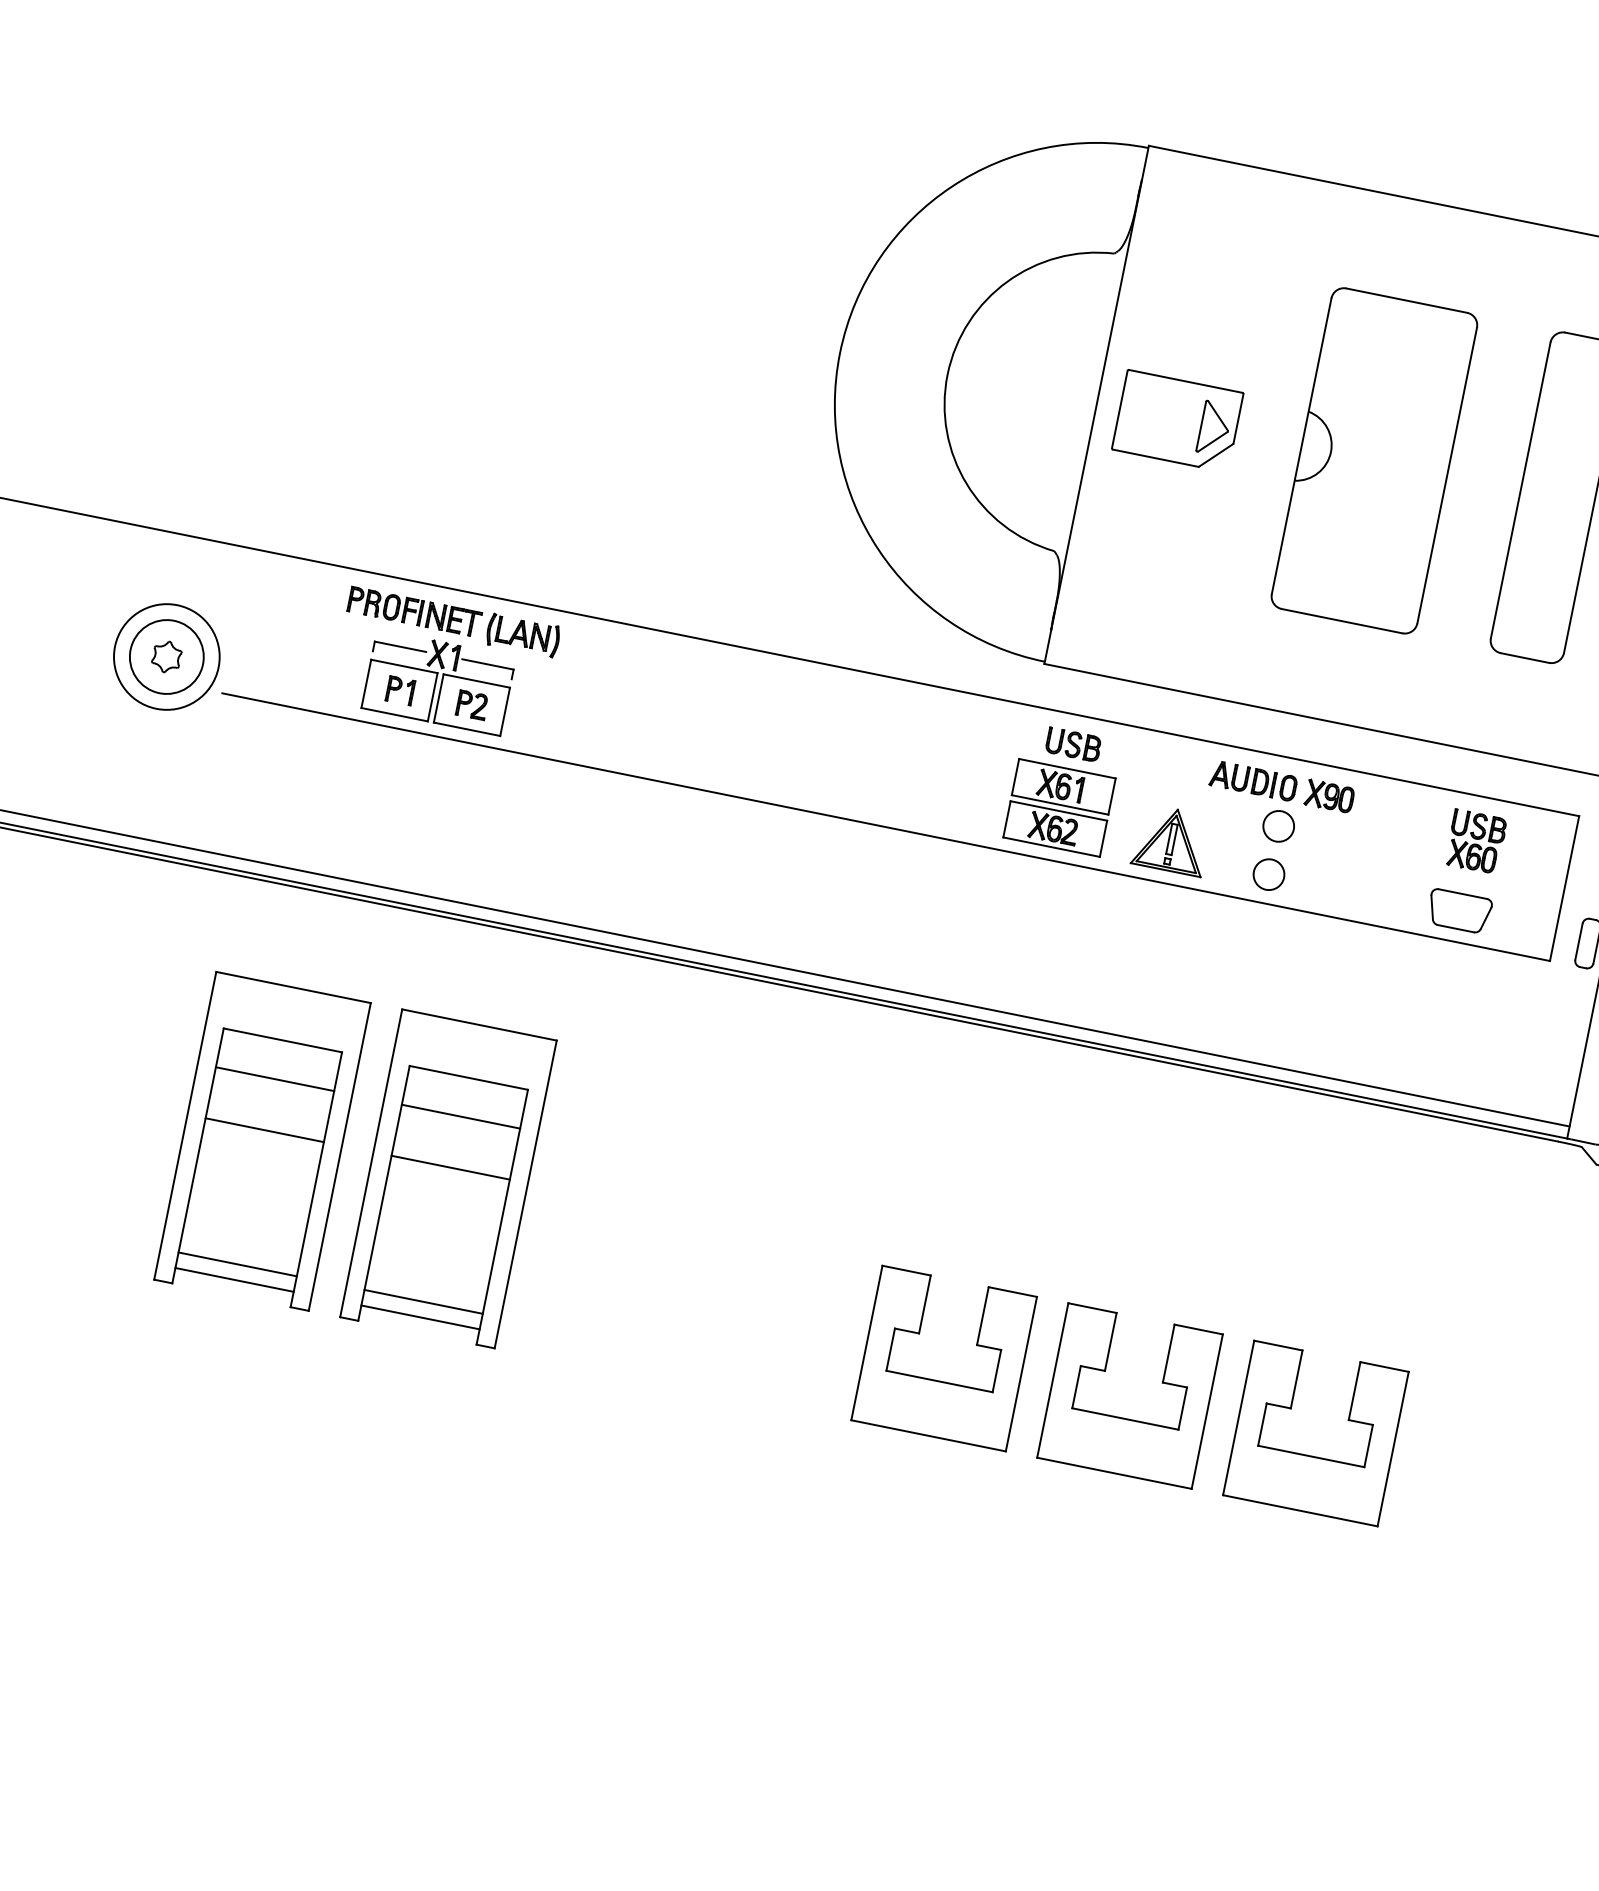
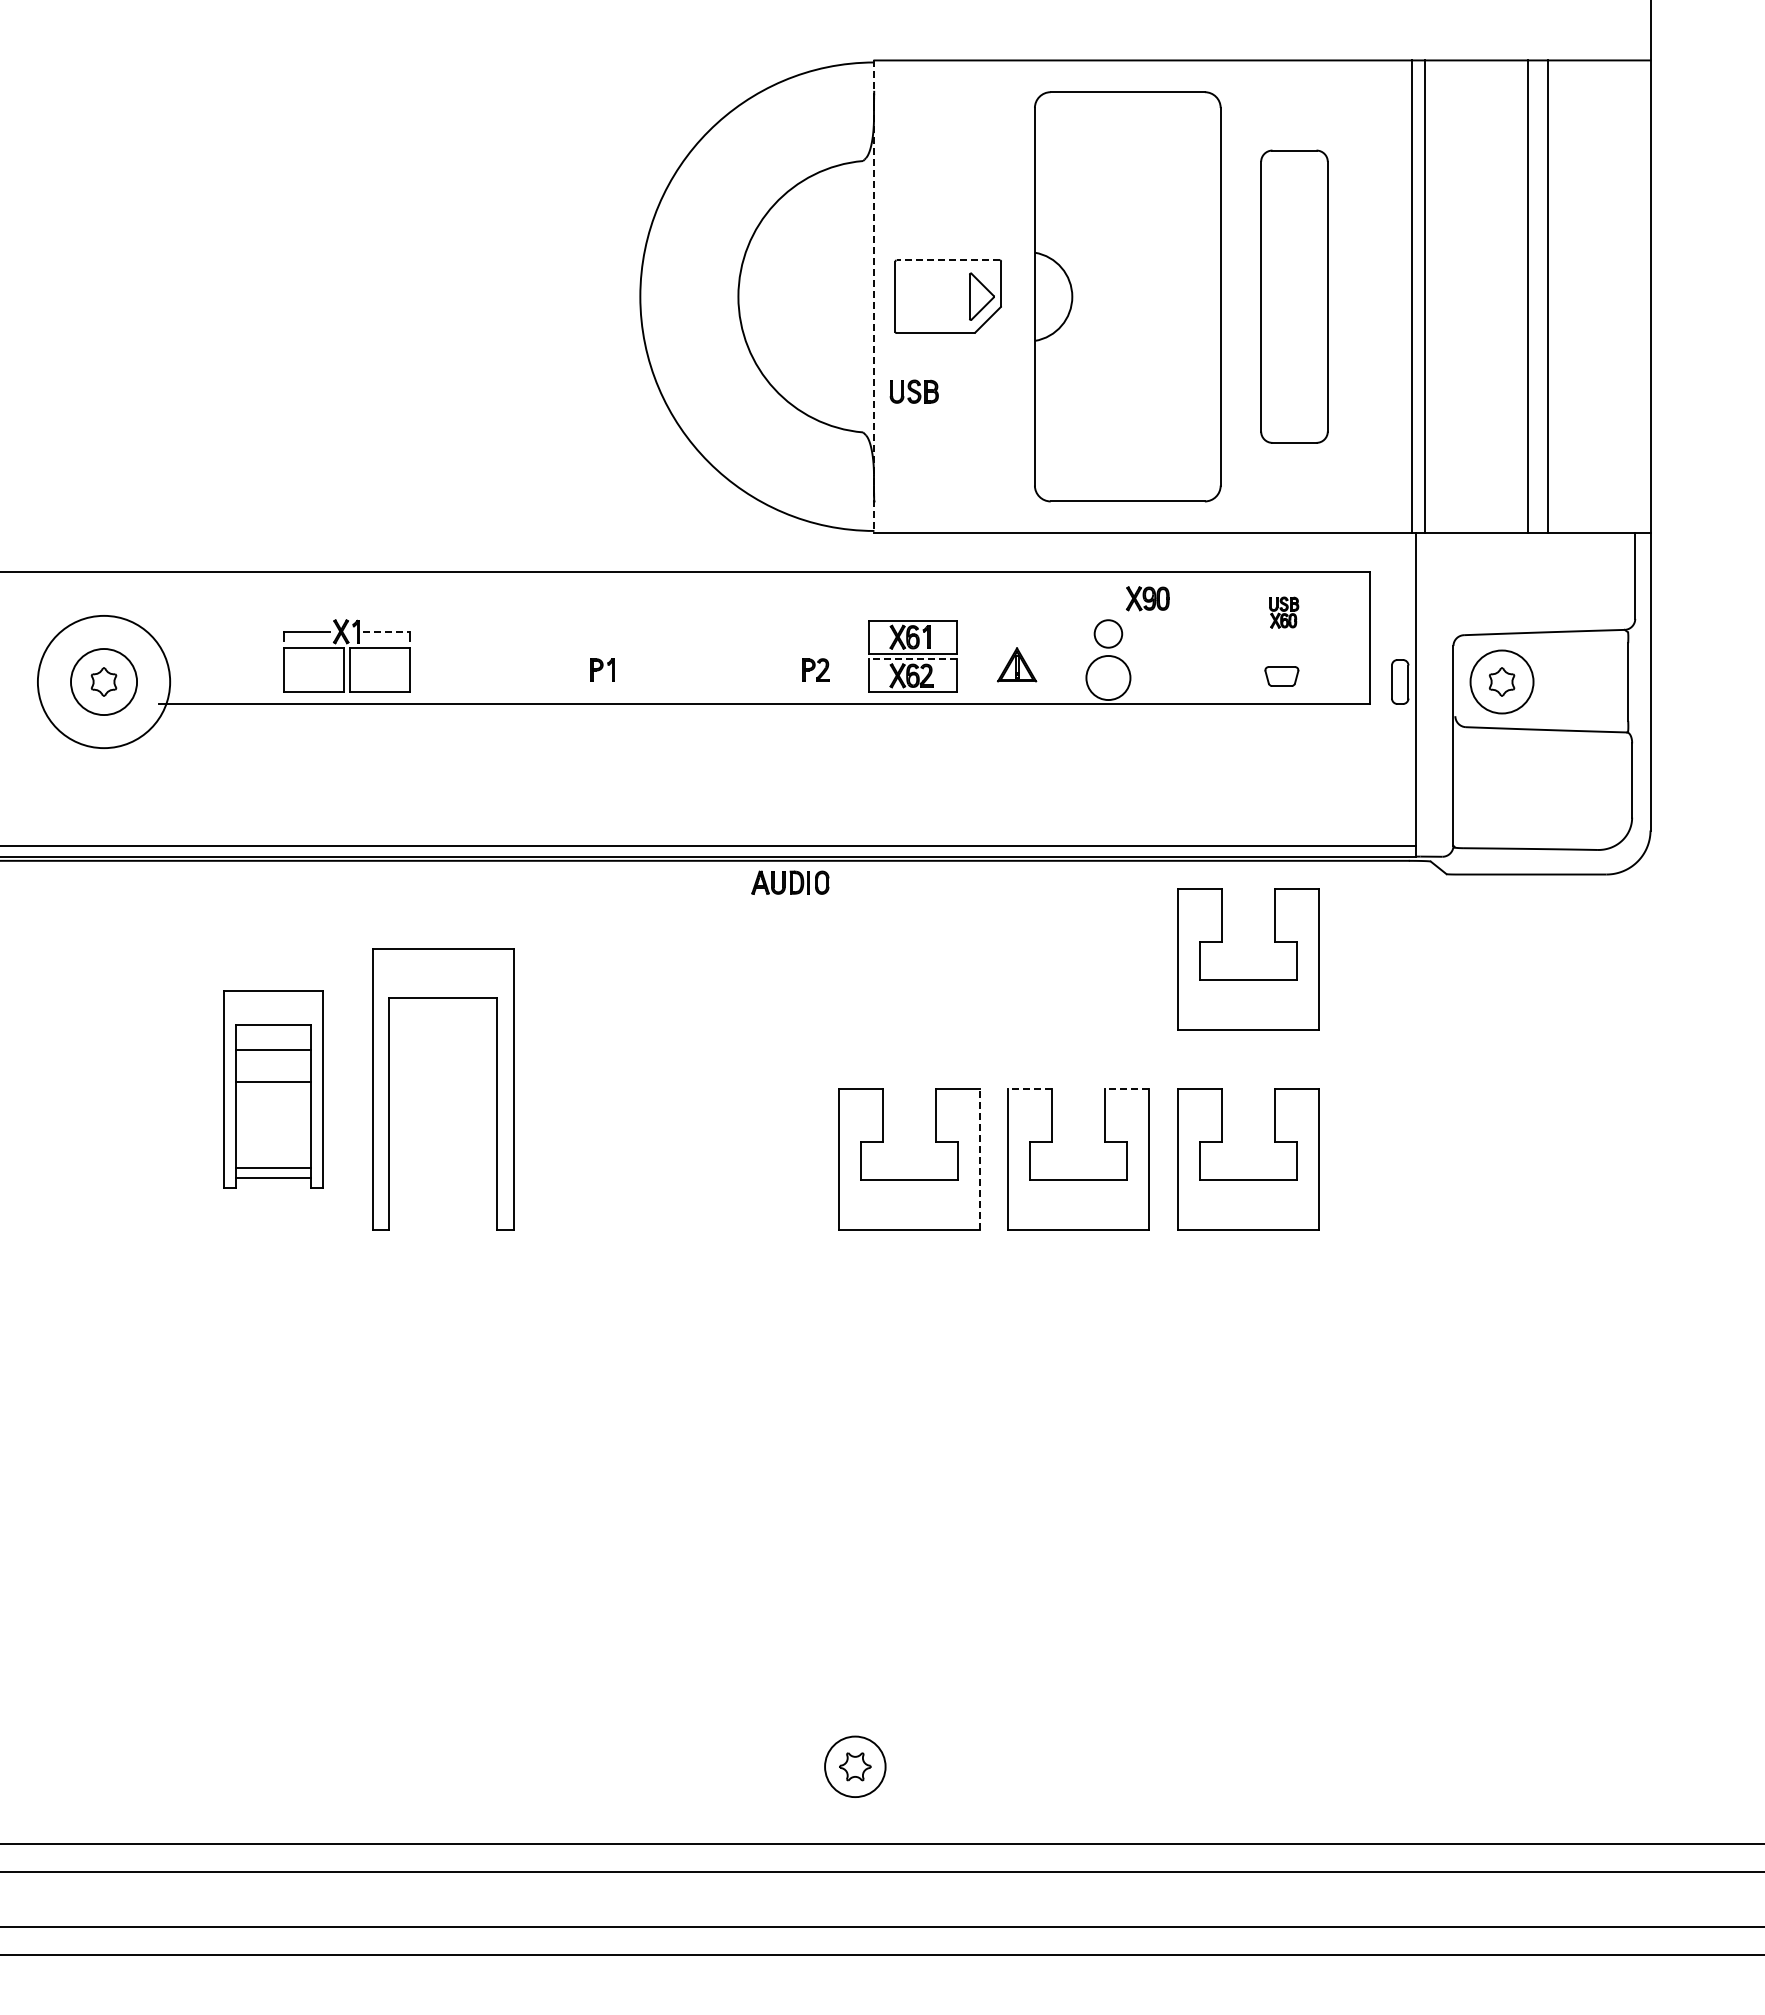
line: (1185, 381) -> (948, 260), solid -> dashed
line: (1096, 405) -> (874, 297), solid -> dashed
part: (1374, 460) -> (1127, 296), size x1.4
part: (454, 621) -> (349, 600), removed
circle: (166, 656) -> (103, 681), size x1.4
line: (488, 664) -> (387, 631), solid -> dashed
part: (400, 689) -> (602, 669), moved
part: (471, 704) -> (815, 669), moved
part: (1072, 744) -> (913, 391), moved
part: (1253, 780) -> (790, 882), moved
line: (1058, 811) -> (912, 659), solid -> dashed
part: (1171, 839) -> (1016, 664), size x0.6
part: (1475, 841) -> (1283, 612), size x0.6
circle: (1269, 874) -> (1108, 677), size x1.6
part: (1459, 911) -> (1281, 676), size x0.6
line: (461, 1116) -> (443, 1032), removed
part: (262, 1141) -> (273, 1089), size x0.7
line: (451, 1167) -> (443, 1079), removed
part: (1355, 1236) -> (1248, 979), added
line: (424, 1301) -> (443, 1201), removed
line: (1091, 1308) -> (1029, 1089), solid -> dashed
line: (421, 1316) -> (443, 1215), removed
line: (1197, 1329) -> (1126, 1089), solid -> dashed
line: (1021, 1374) -> (979, 1159), solid -> dashed

